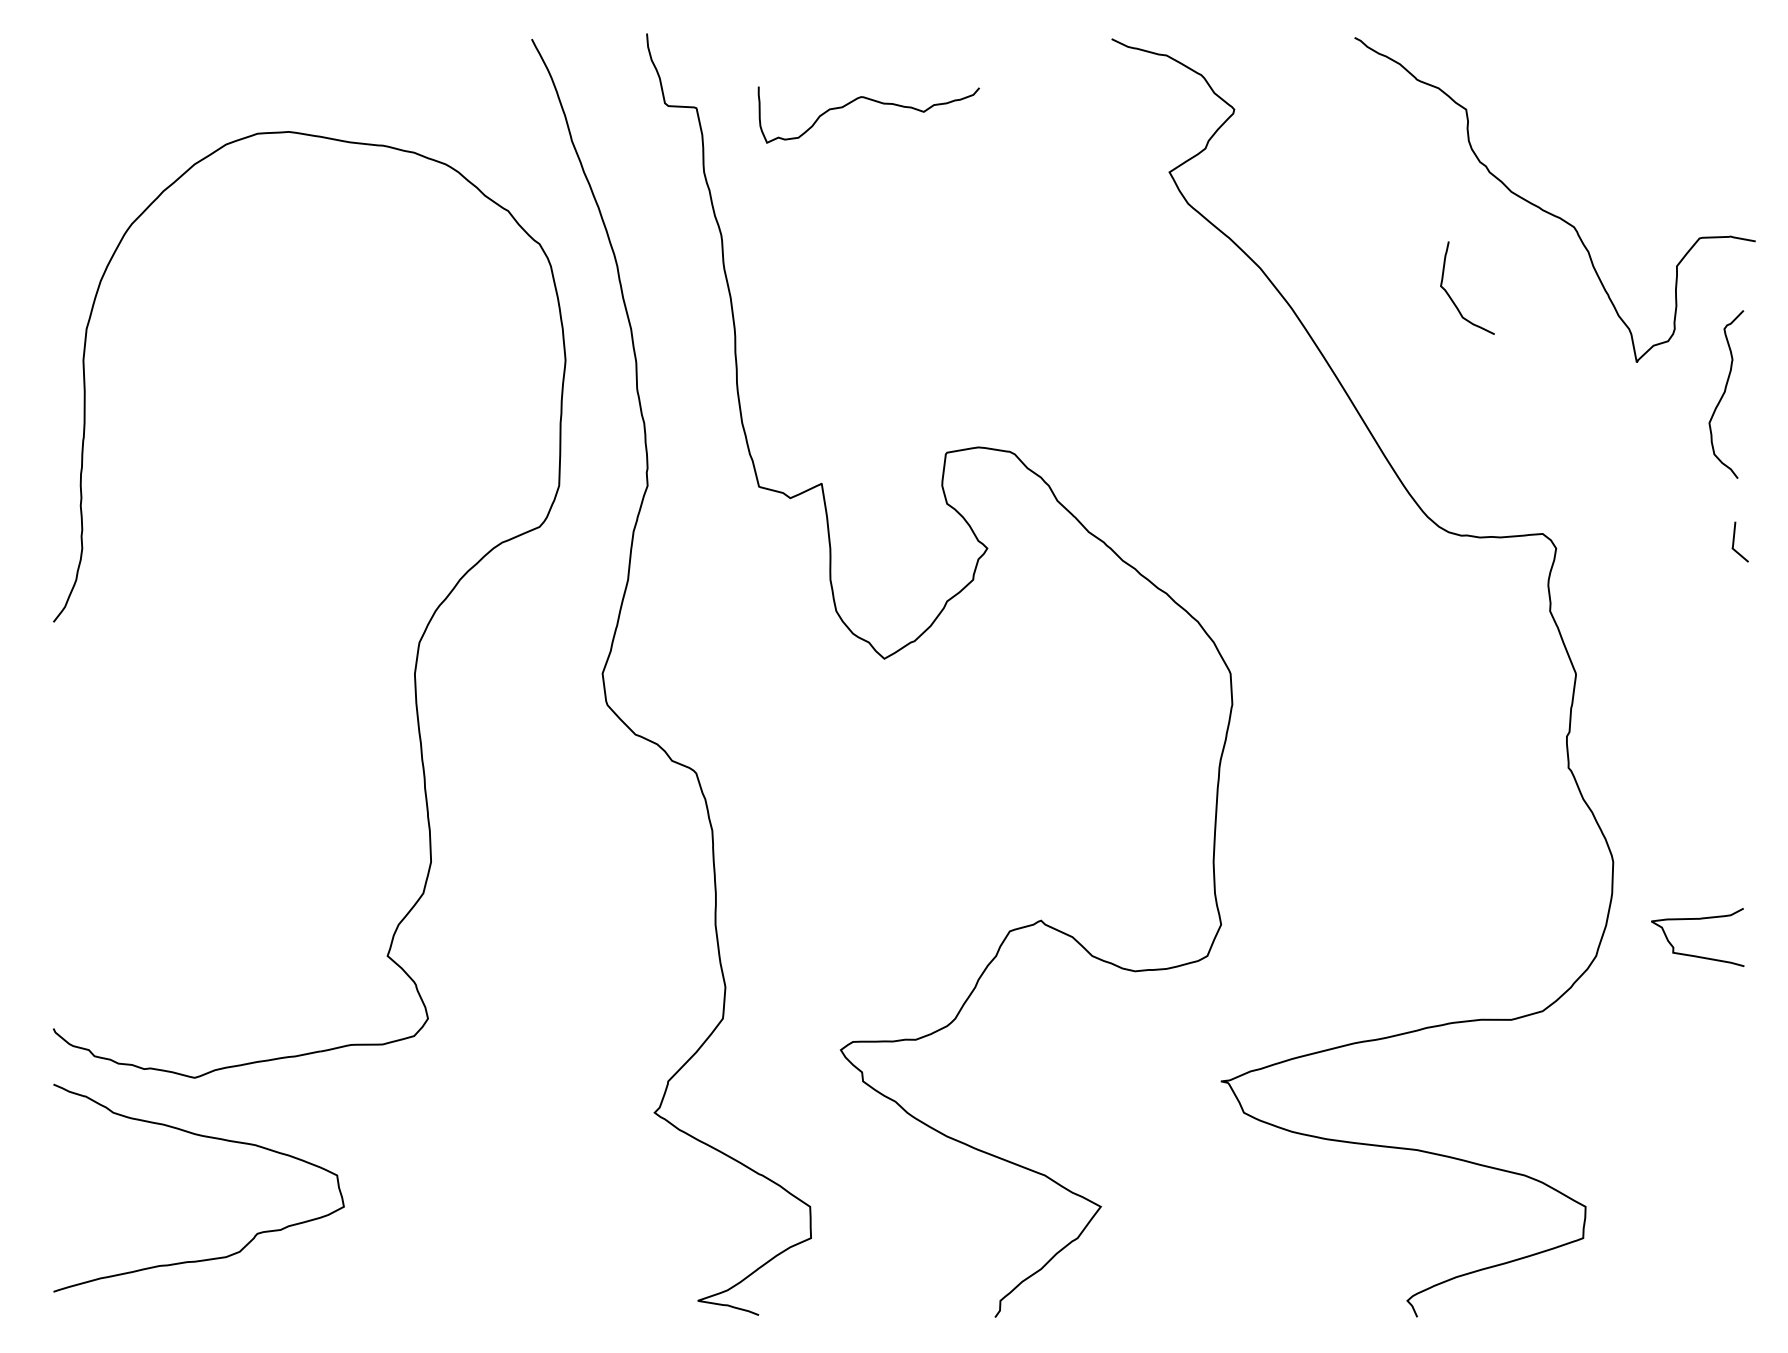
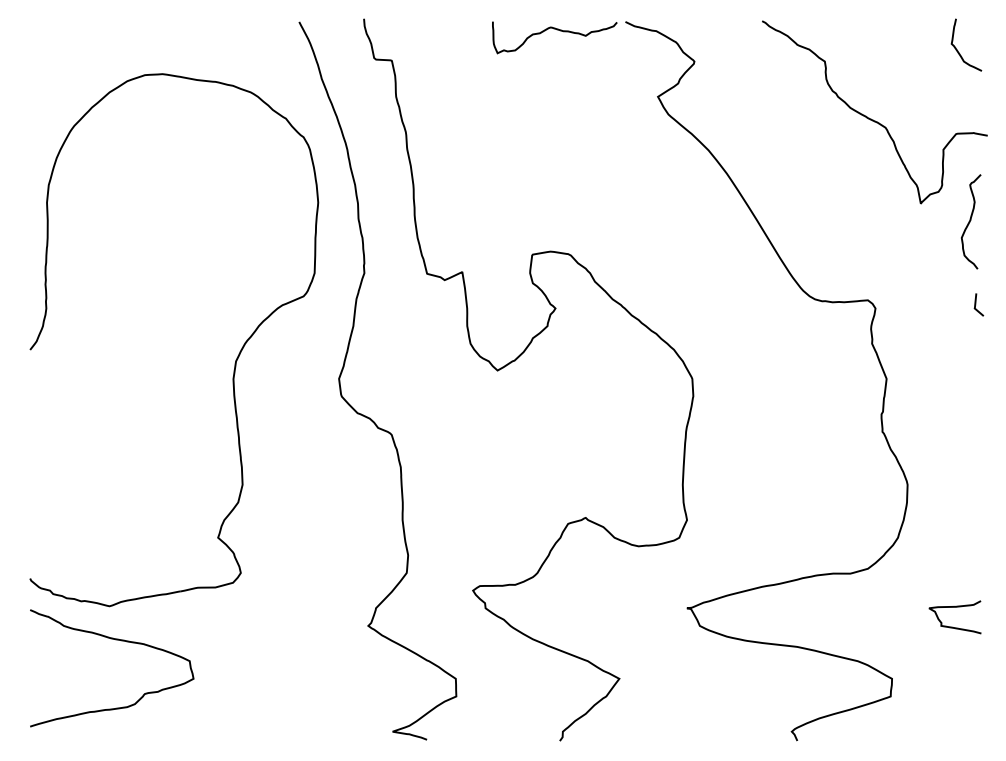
curve: (873, 102) -> (557, 30), moved
curve: (1453, 297) -> (958, 50), moved
curve: (1693, 953) -> (952, 626), moved

